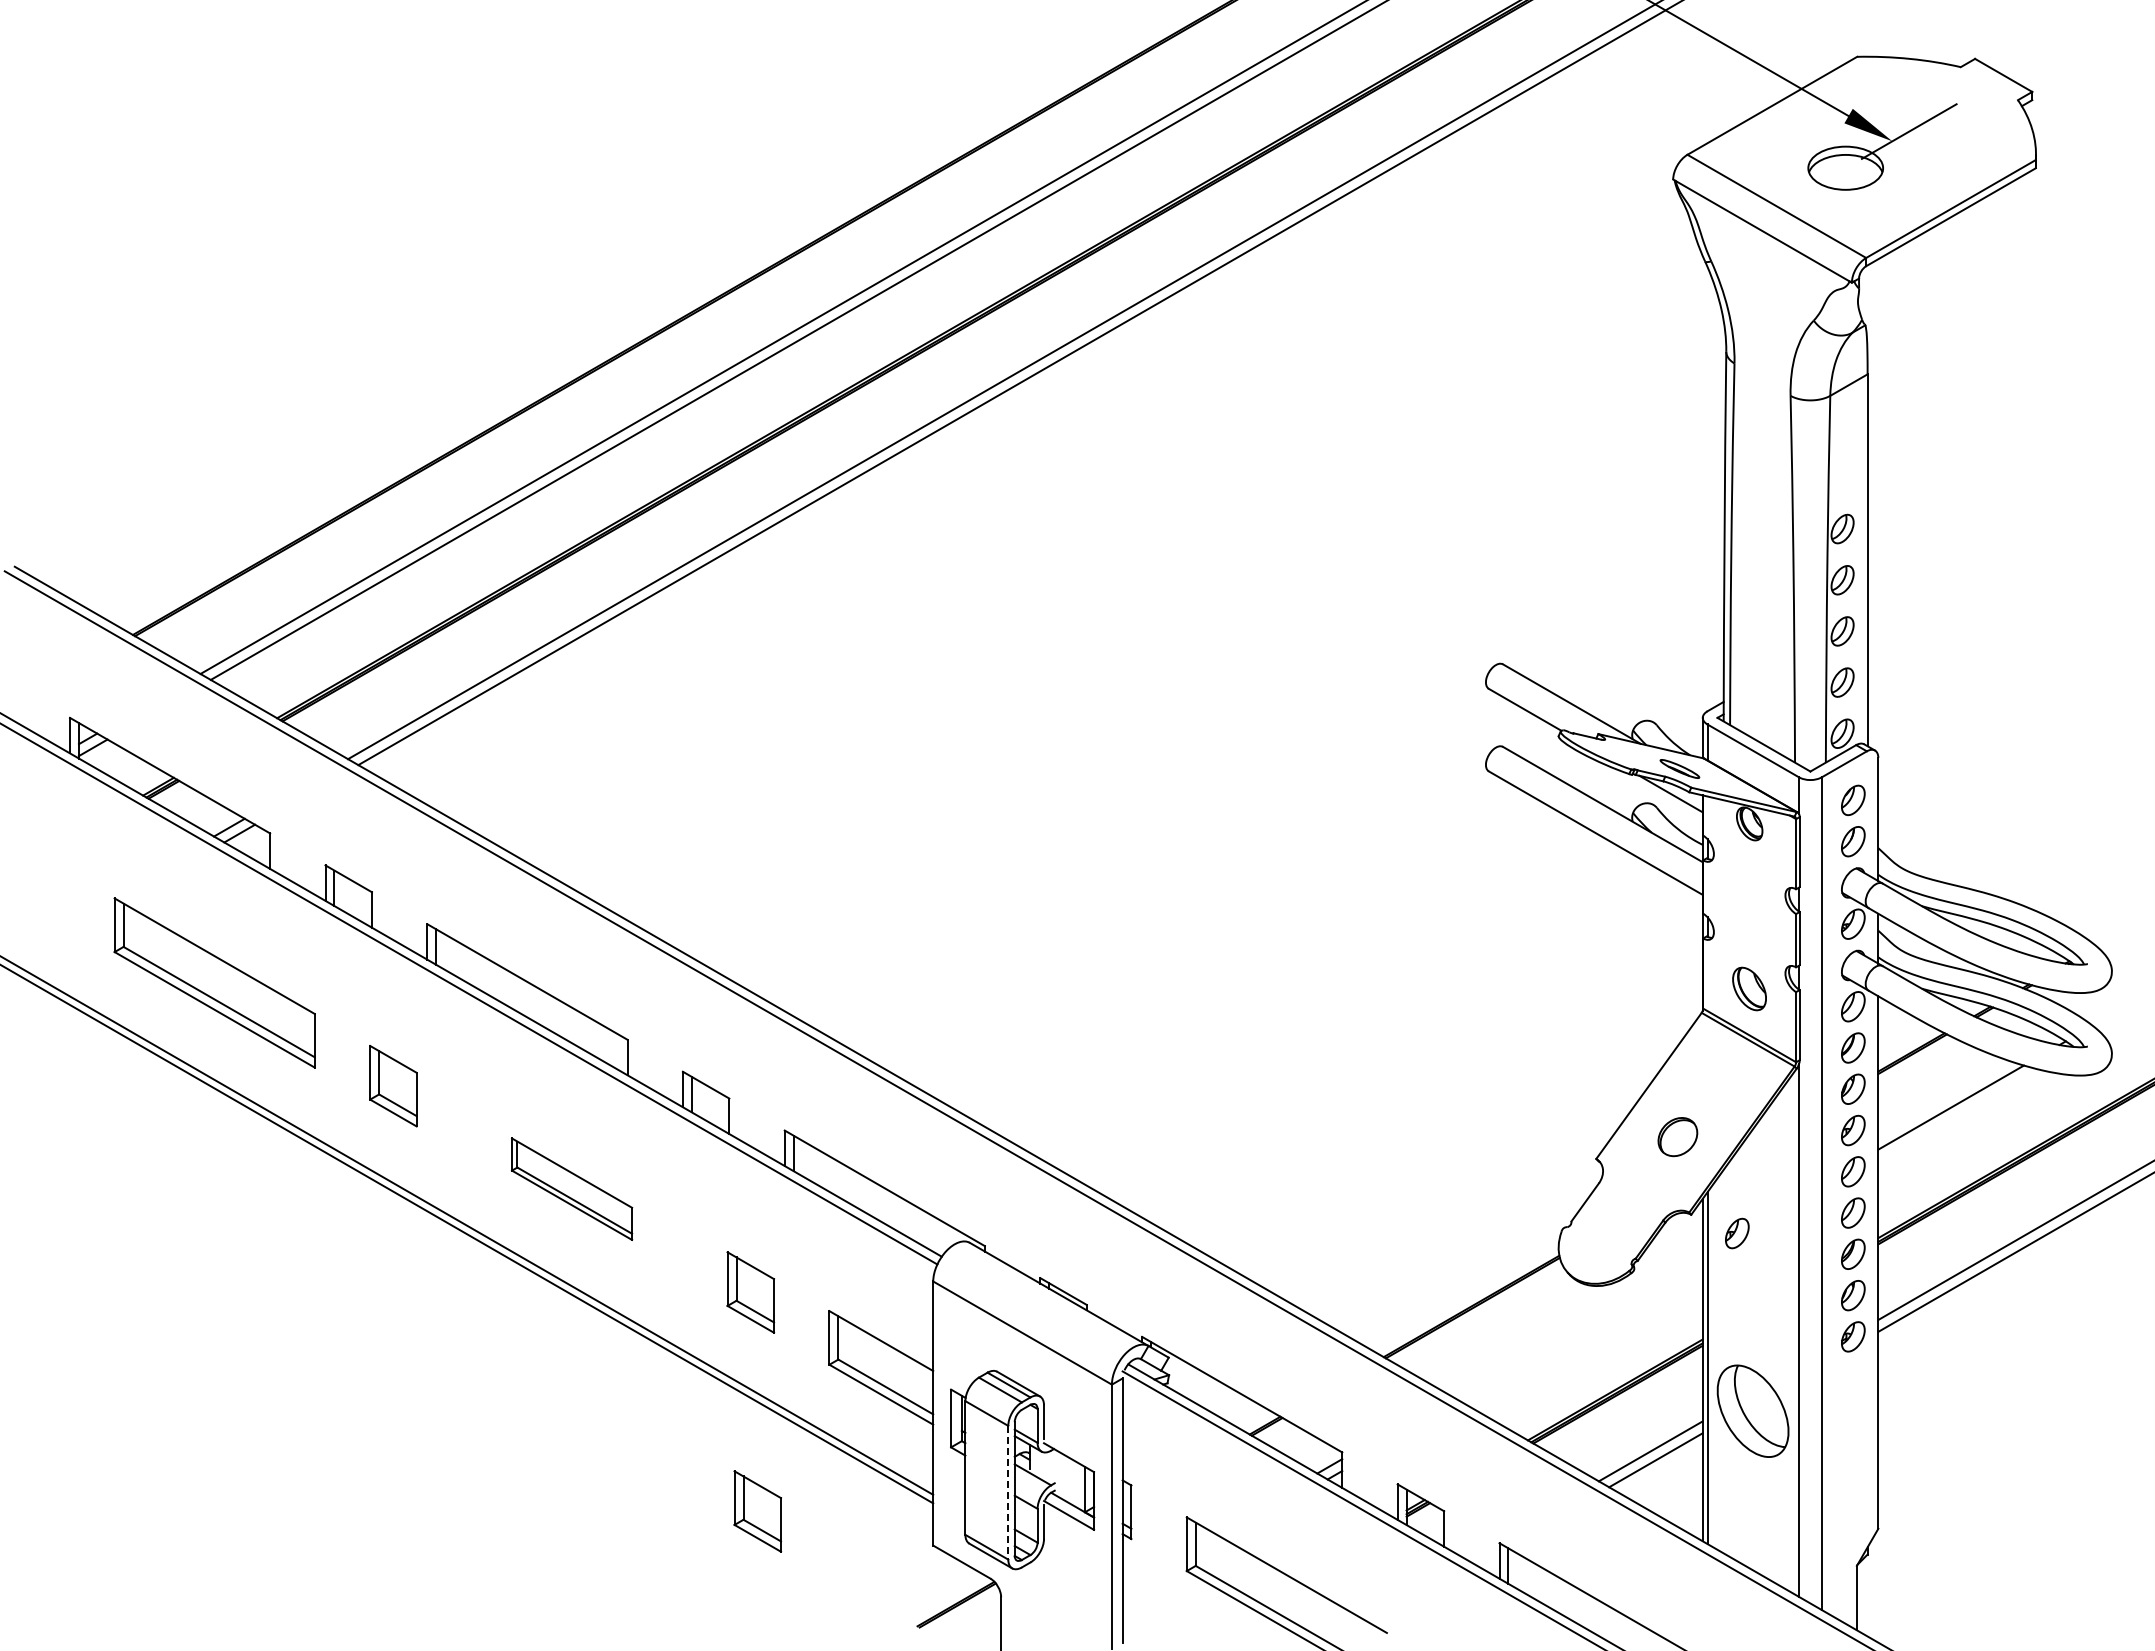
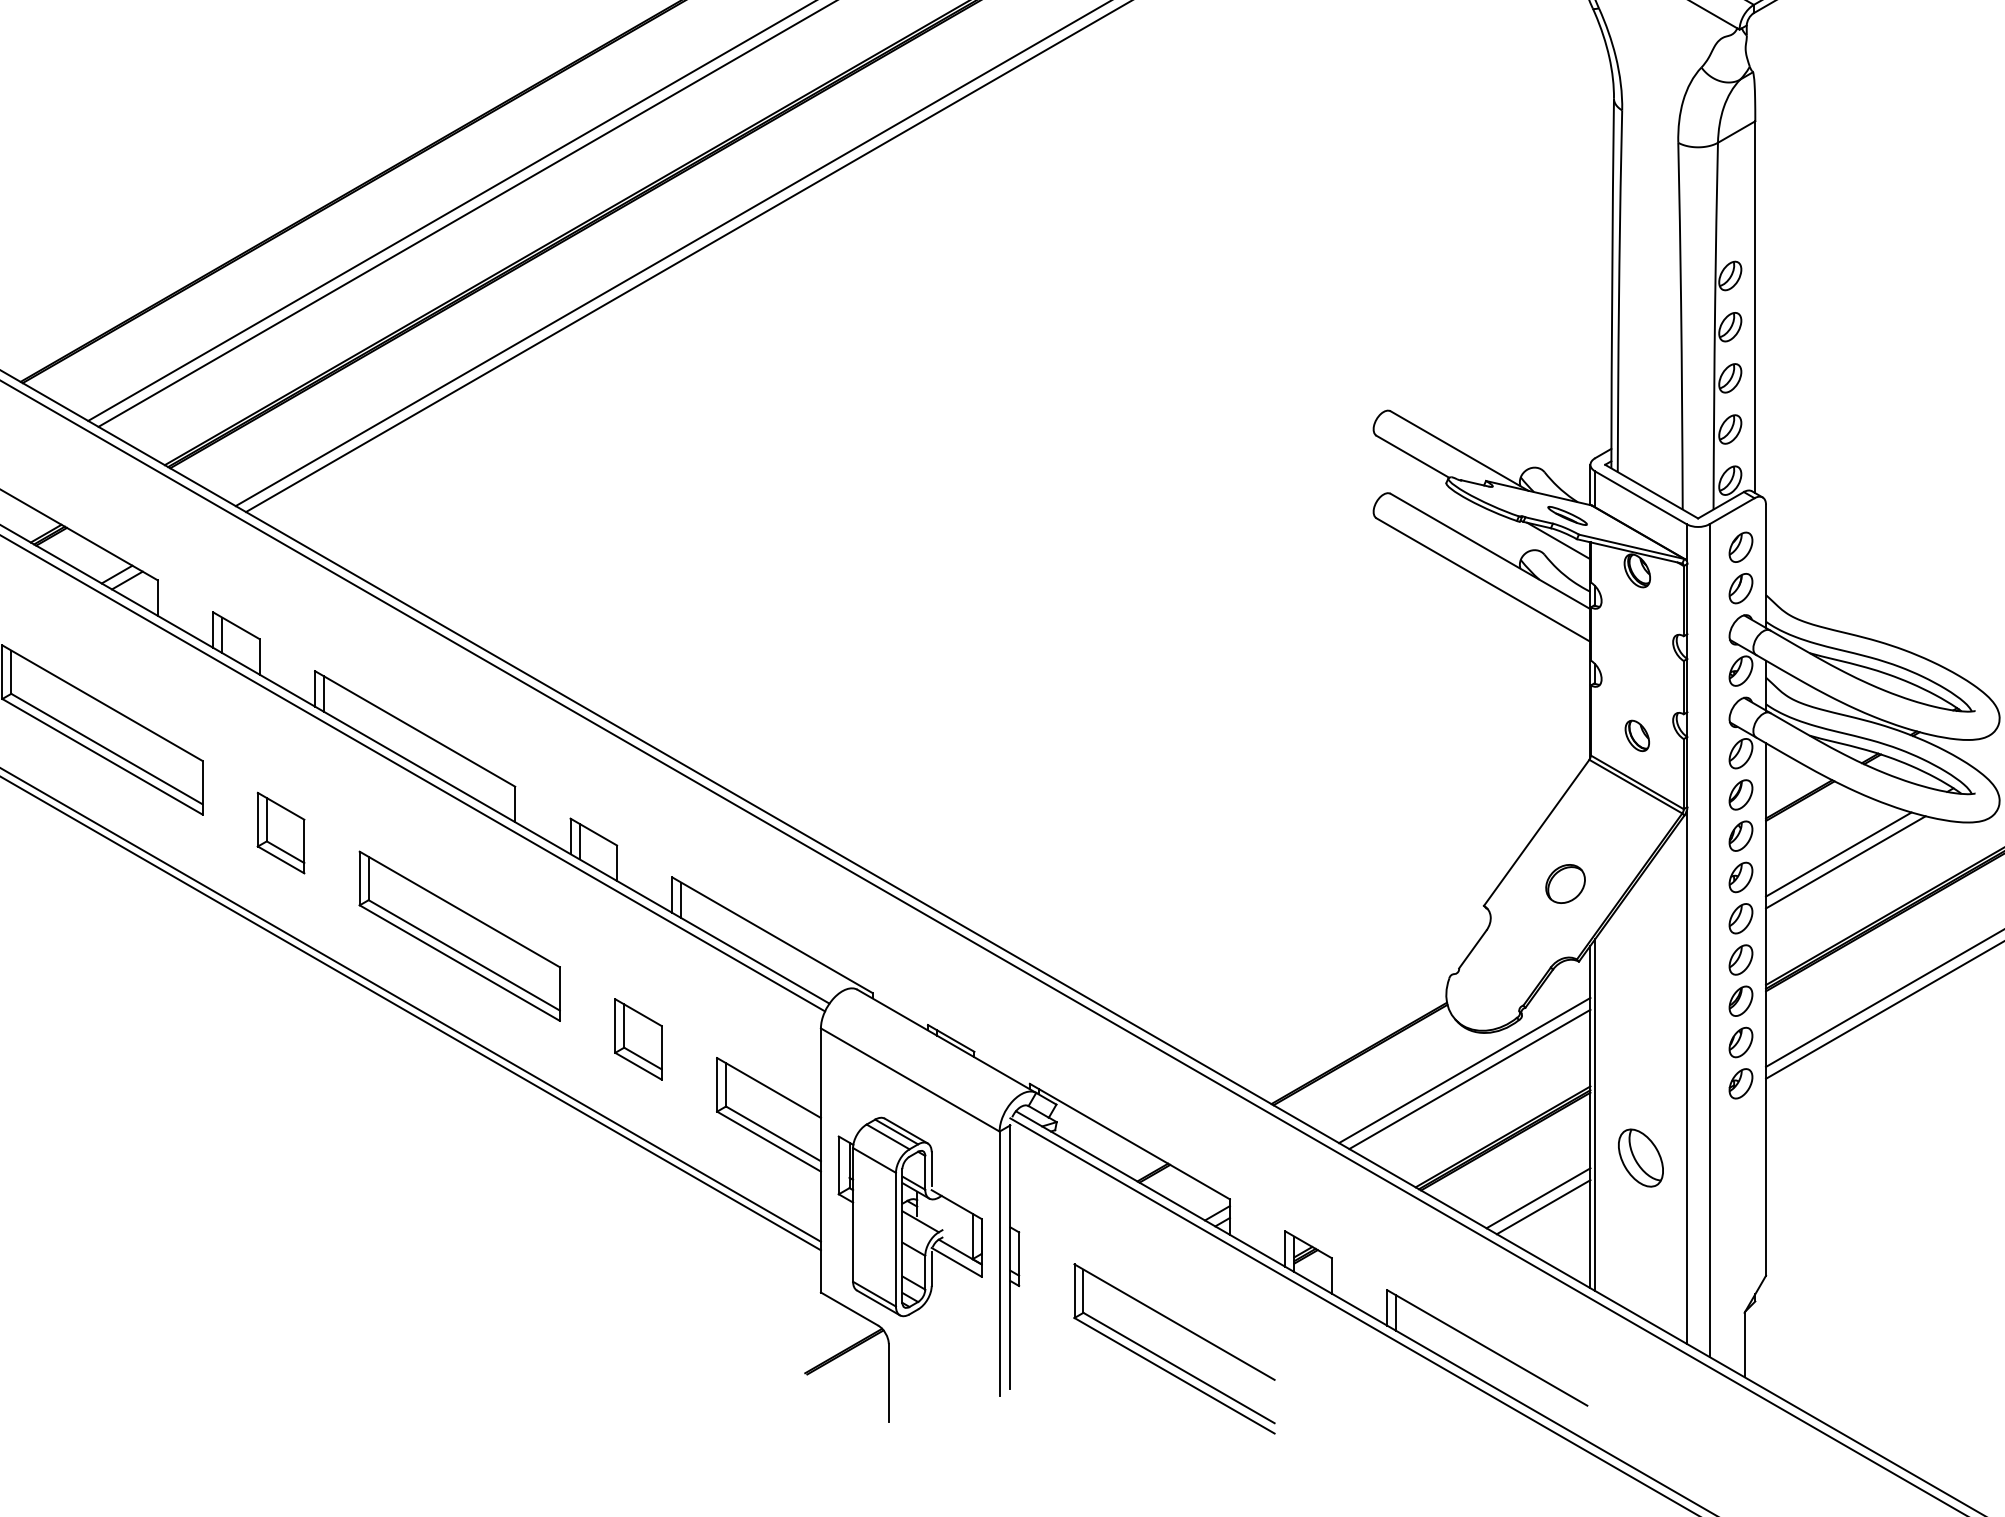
part: (1749, 988) -> (1637, 735), size x0.71
line: (1957, 1115) -> (1845, 862), added
part: (571, 1188) -> (459, 935), size x1.67
part: (1737, 1233) -> (1625, 980), removed
line: (1576, 1323) -> (1464, 1070), added
line: (1581, 1332) -> (1469, 1079), added
part: (1753, 1410) -> (1641, 1157), size x0.62
line: (1008, 1492) -> (896, 1239), dashed -> solid
part: (757, 1511) -> (645, 1258), removed

